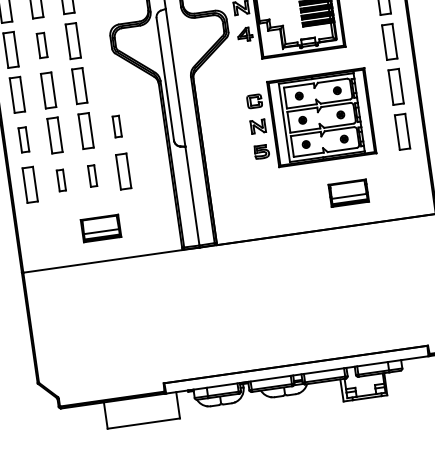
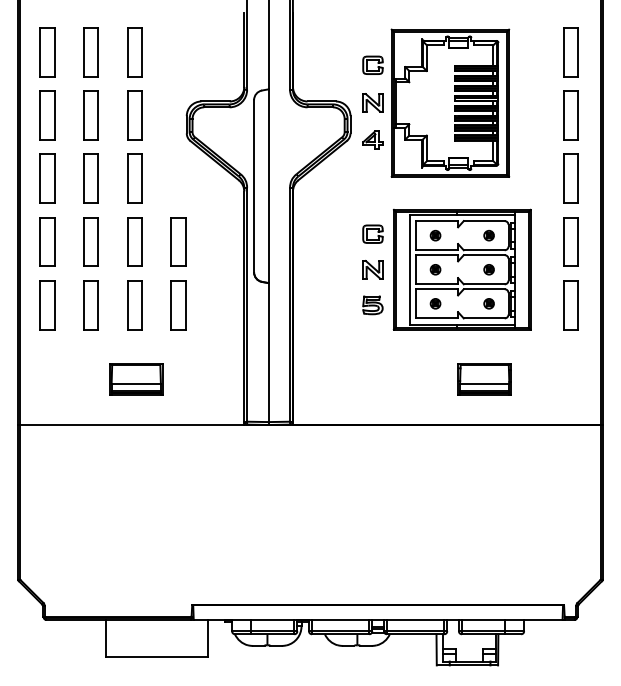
part: (41, 45) -> (90, 115), size x1.43
part: (117, 126) -> (178, 241), size x1.67
part: (24, 139) -> (47, 241), size x1.43
part: (92, 176) -> (134, 305), size x1.67
part: (61, 180) -> (90, 305), size x1.67

